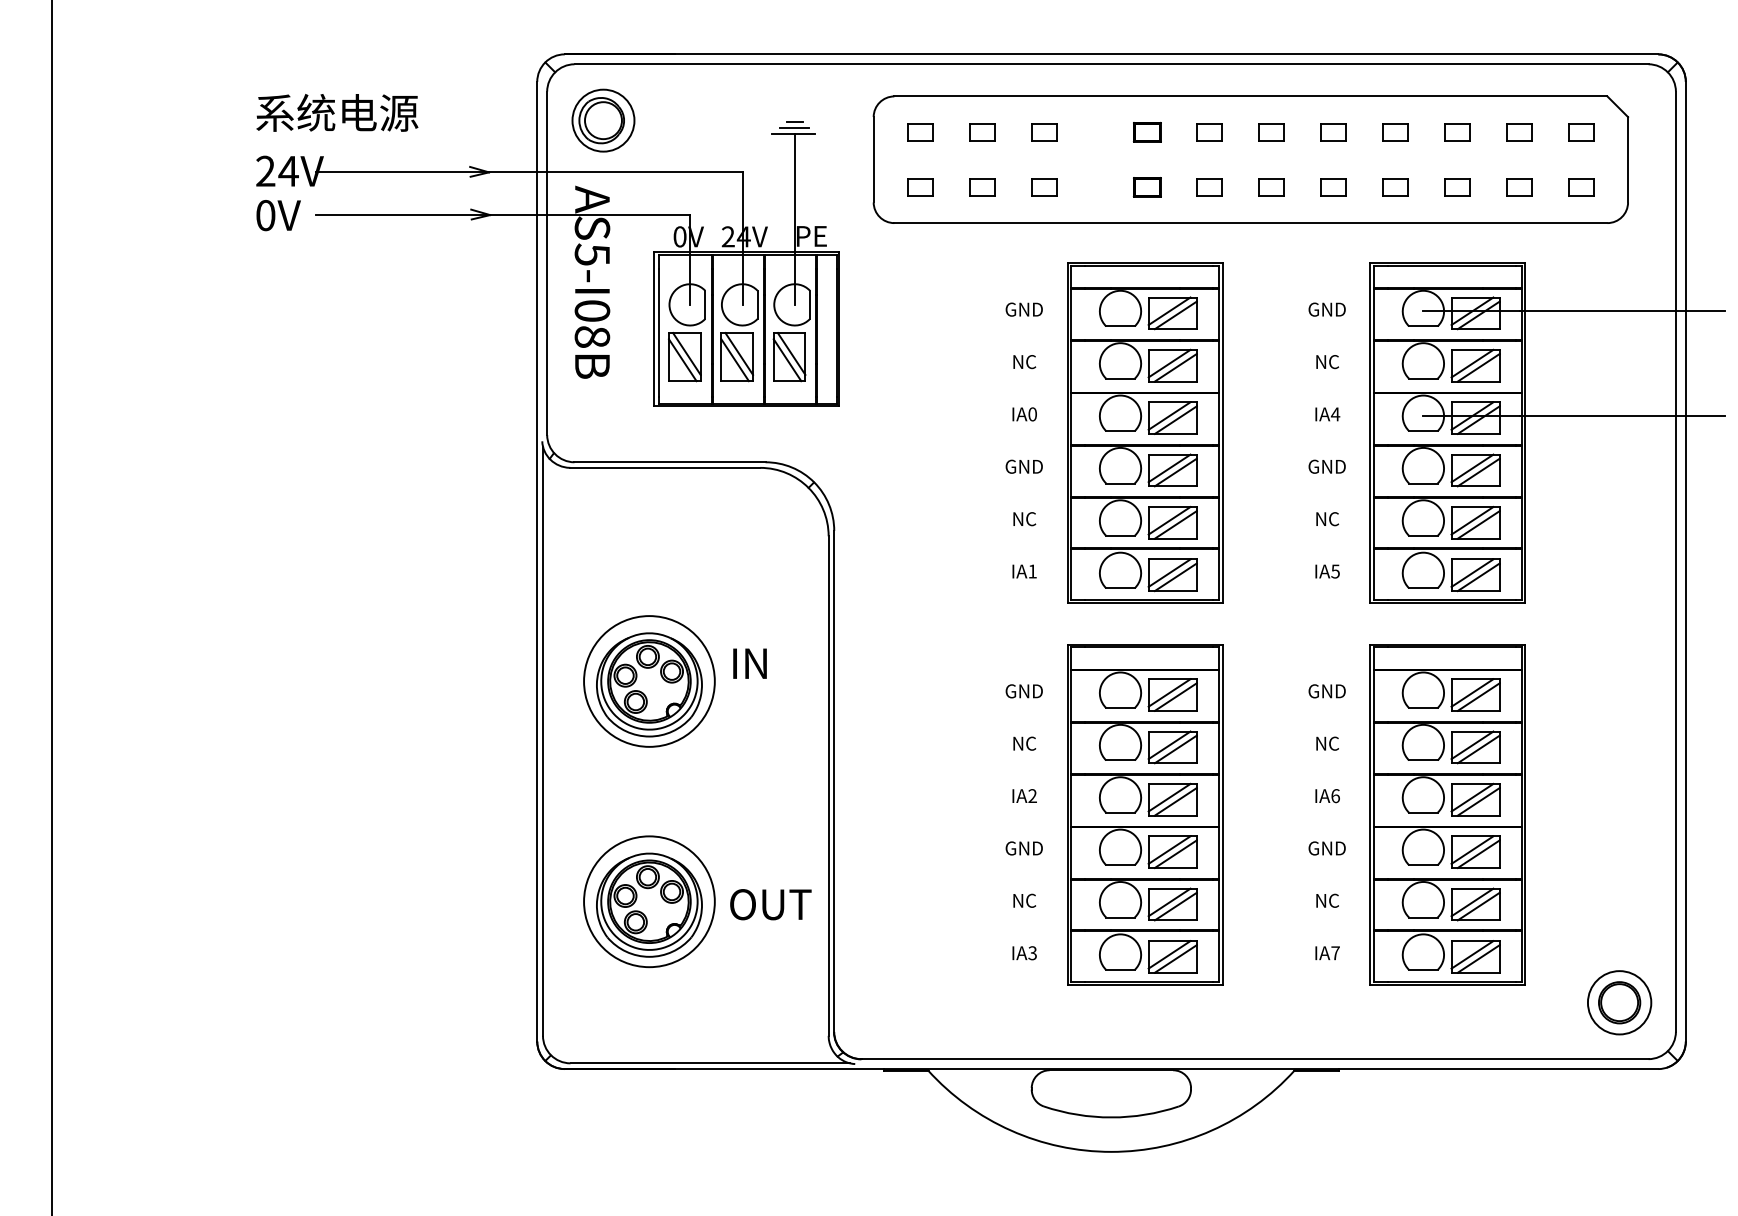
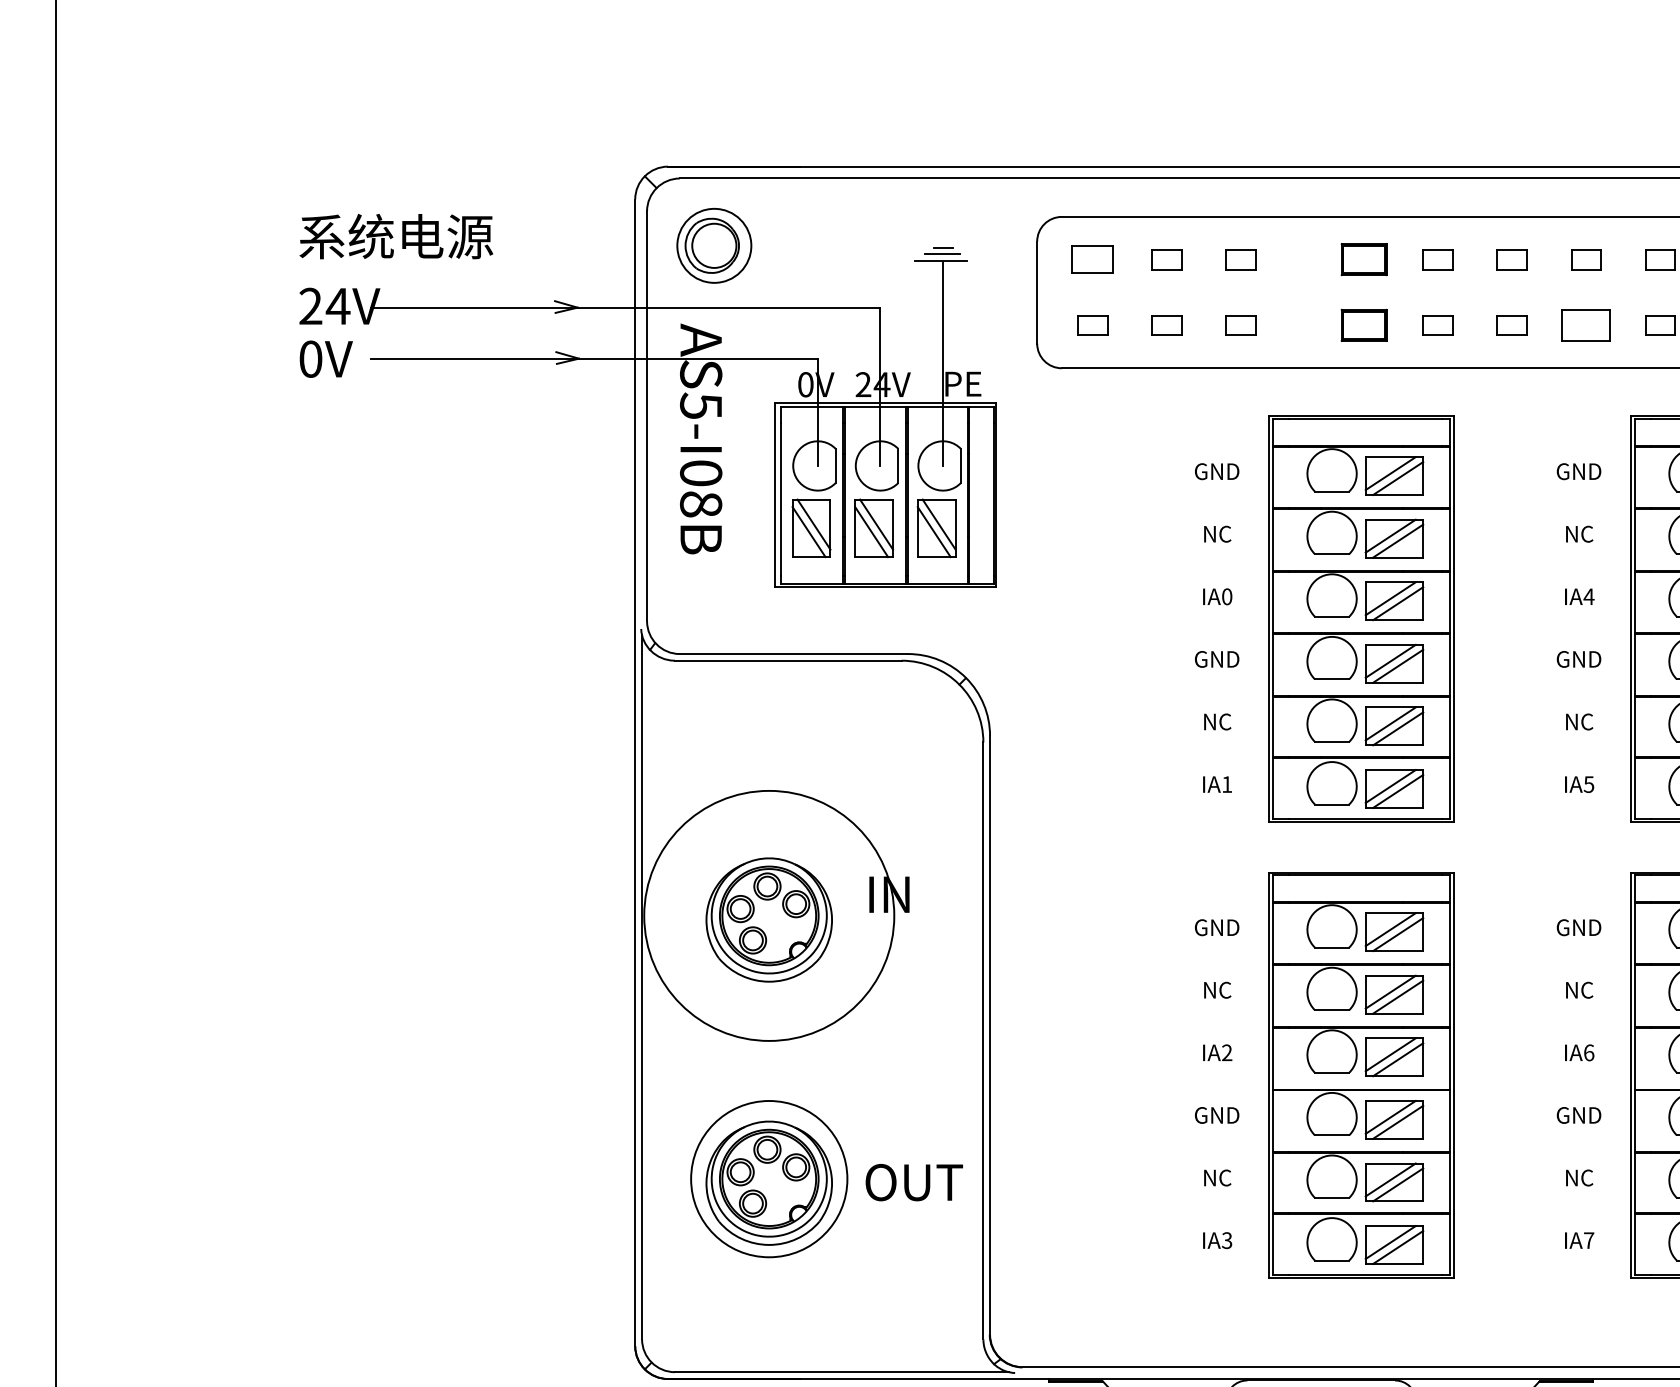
part: (920, 132) -> (1093, 260), size x1.4
part: (1147, 132) -> (1364, 260), size x1.4
part: (1147, 187) -> (1364, 325), size x1.4
part: (1333, 187) -> (1586, 325), size x1.6
circle: (649, 681) -> (769, 915), size x1.6

